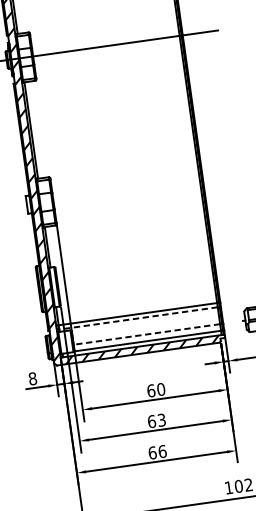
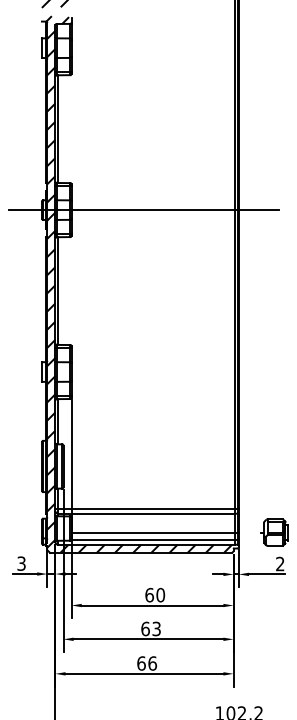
line: (138, 318) -> (146, 513), dashed -> solid
line: (146, 334) -> (153, 532), dashed -> solid
text: (32, 378) -> (21, 563), 8 -> 3

